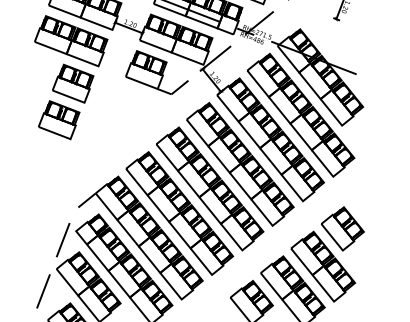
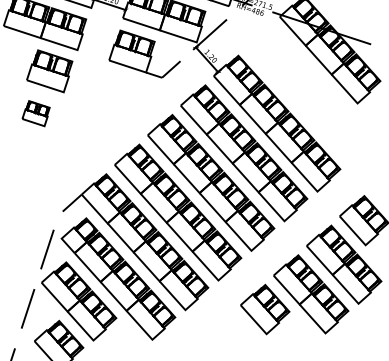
part: (300, 115) -> (309, 94), removed
part: (59, 120) -> (36, 113), size x0.6

